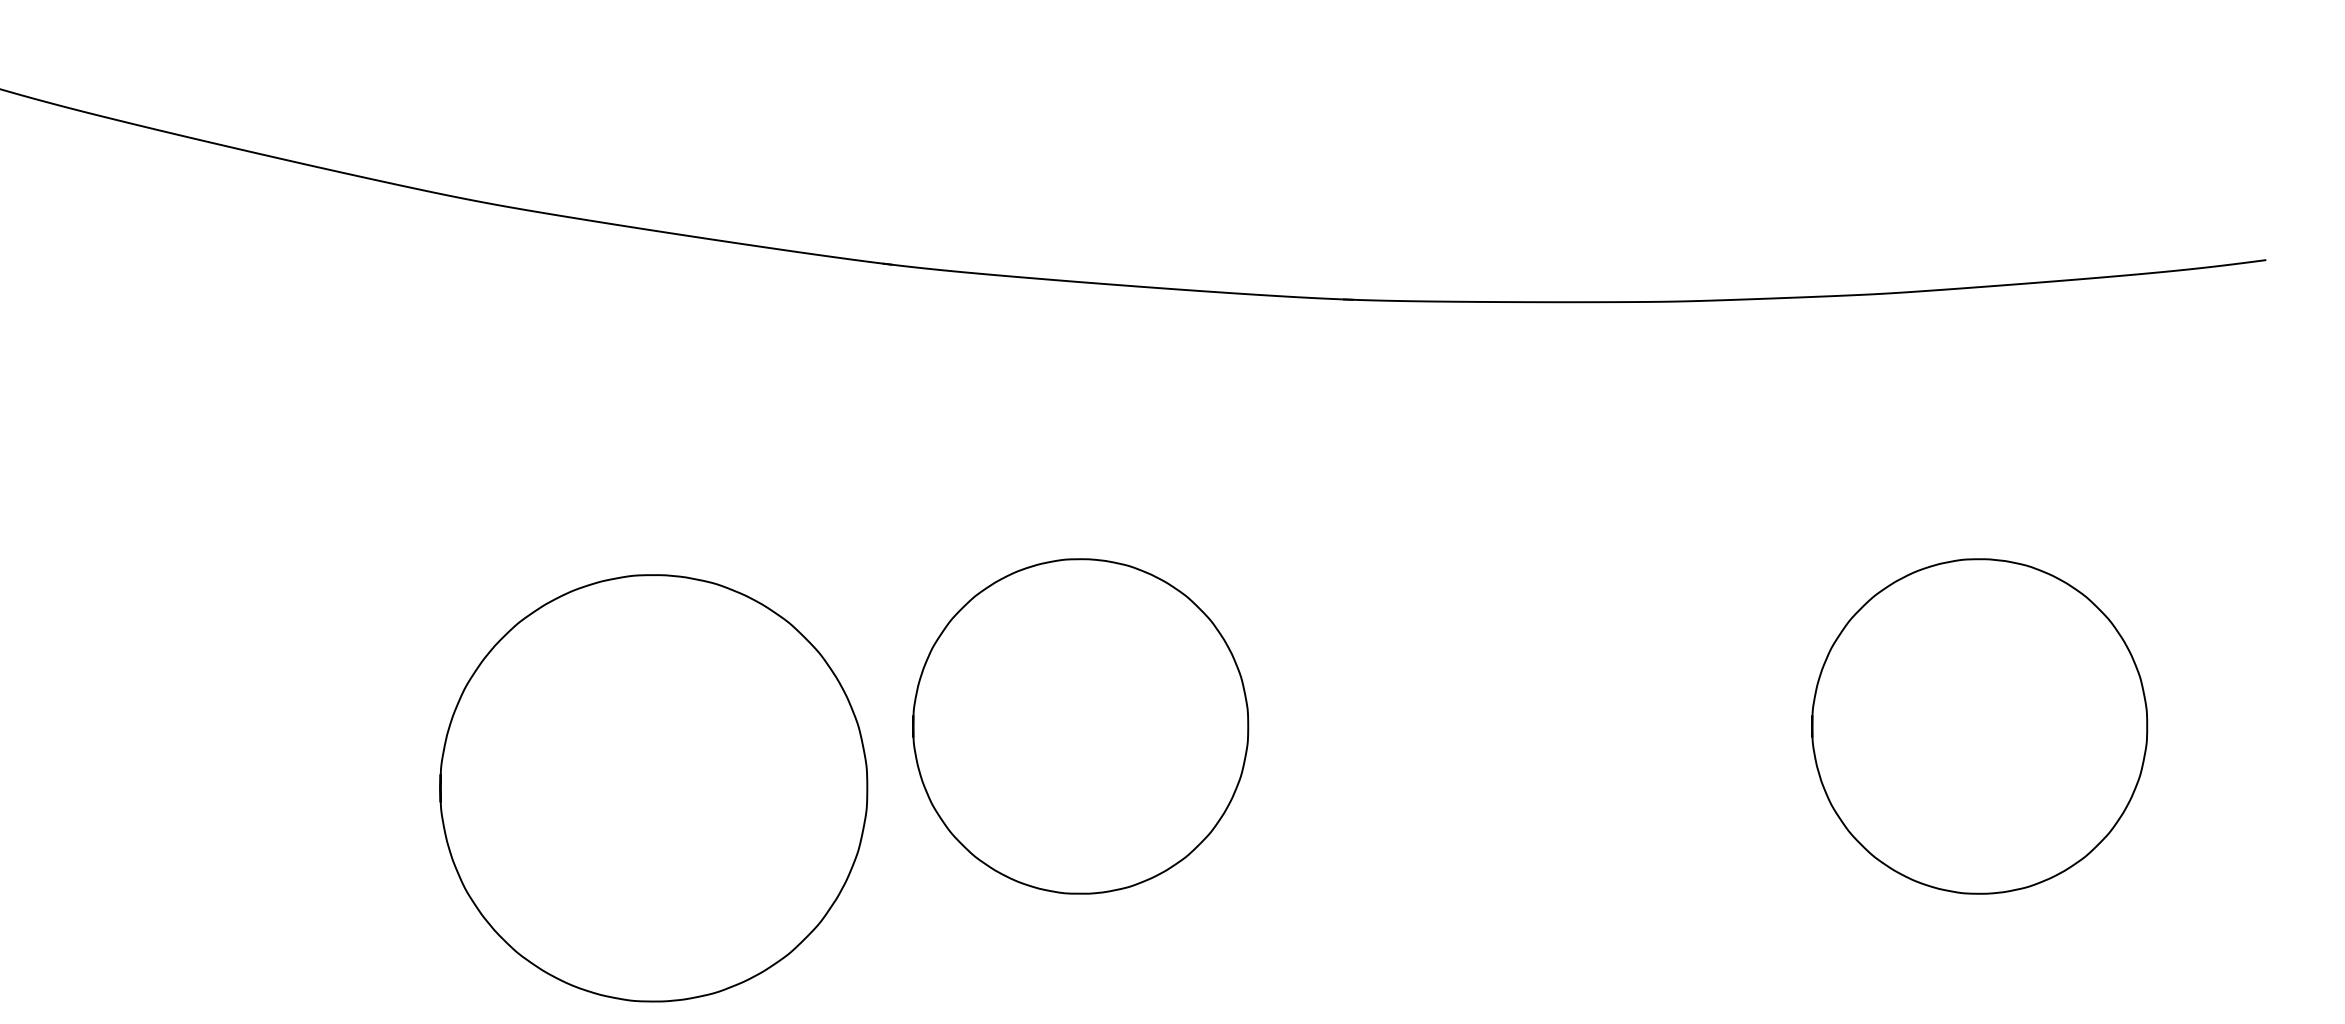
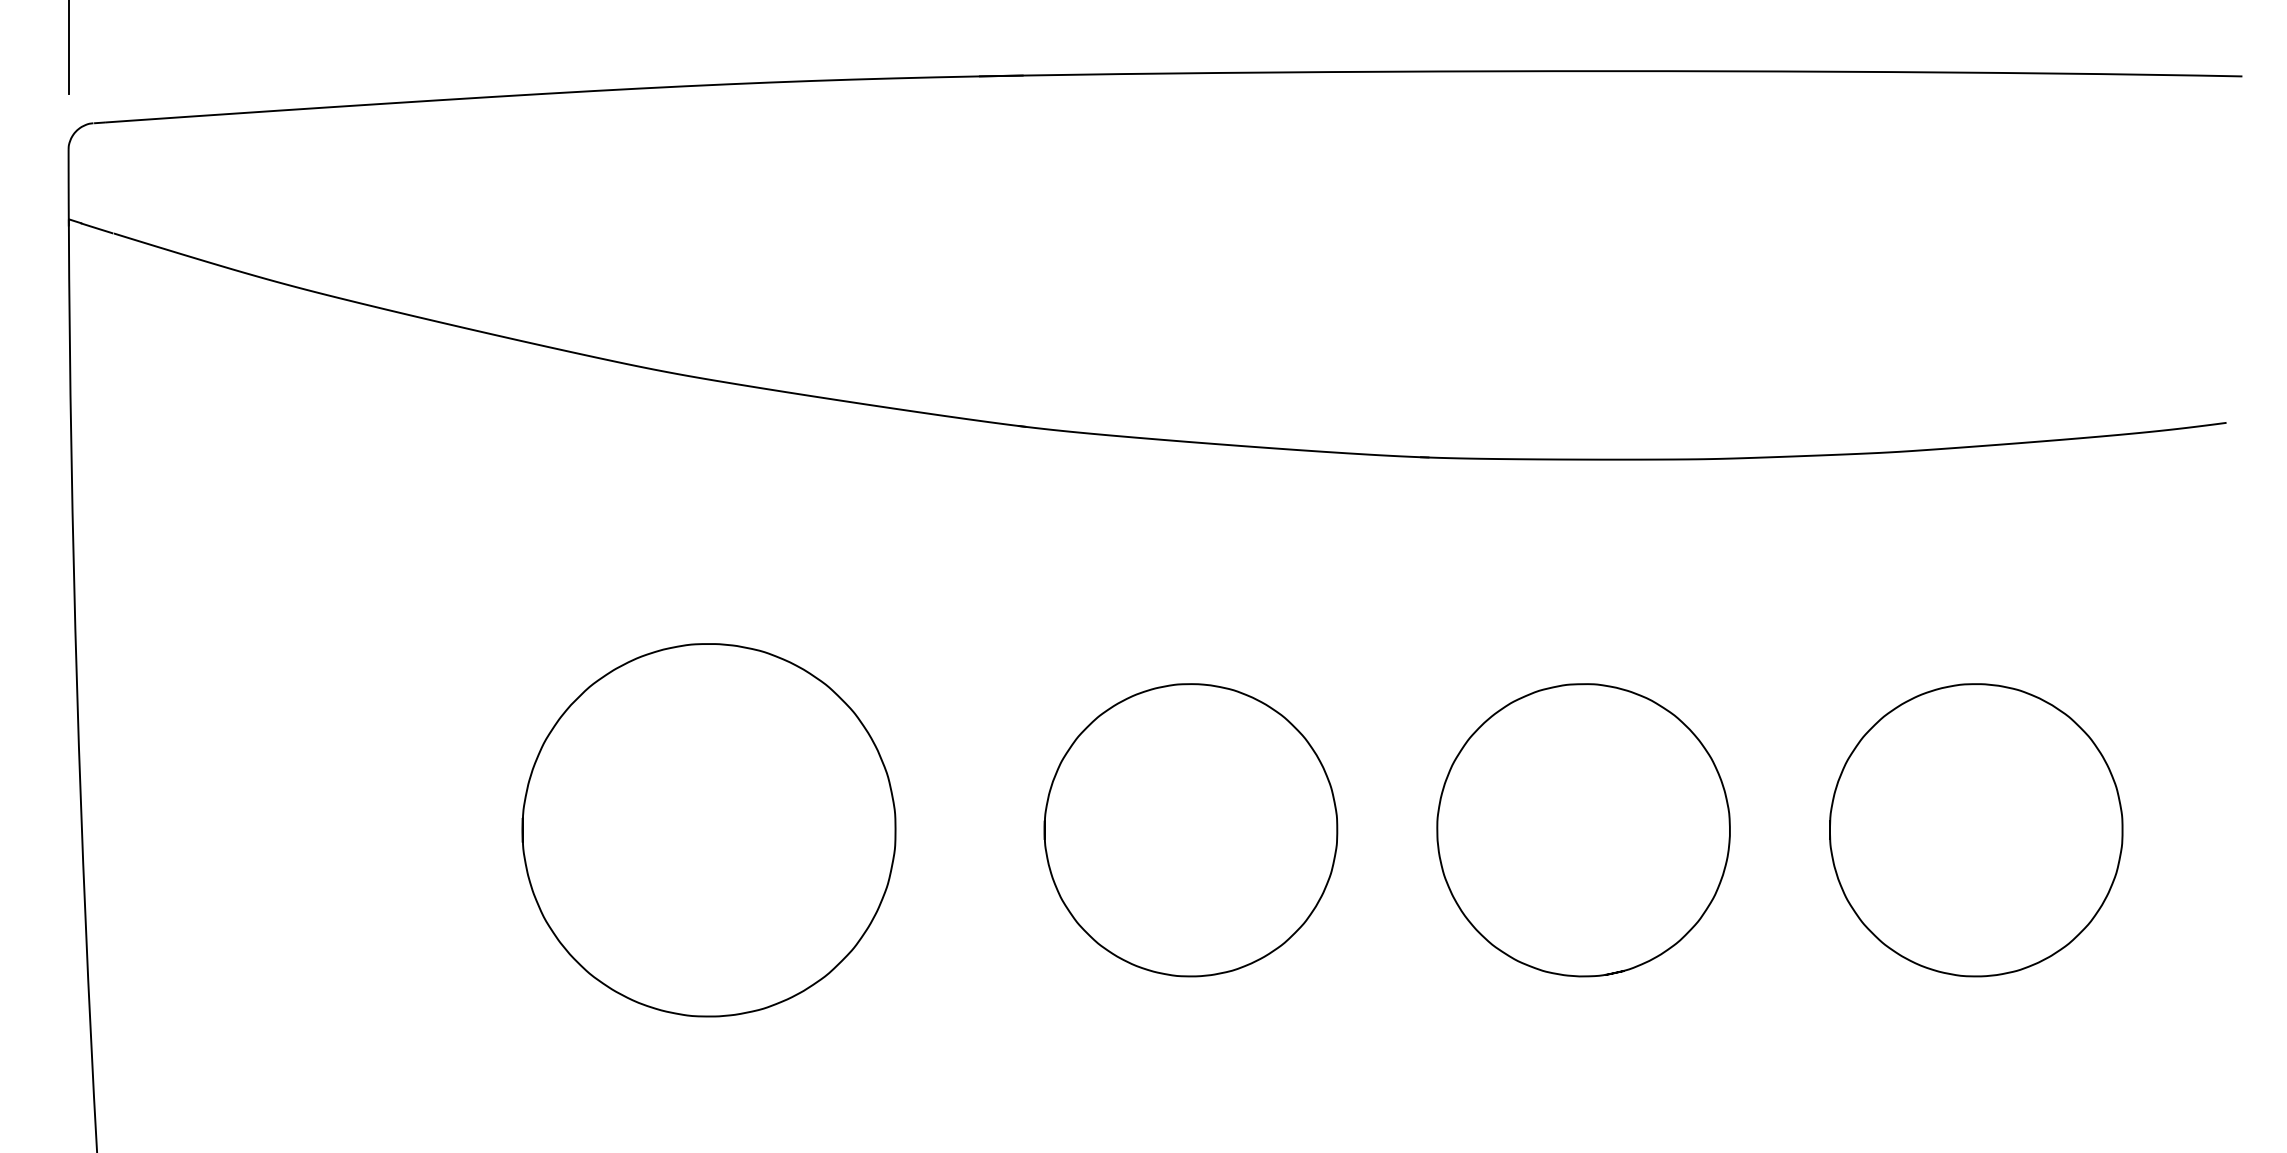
curve: (1499, 889) -> (1556, 972), added
curve: (478, 906) -> (555, 933), moved

